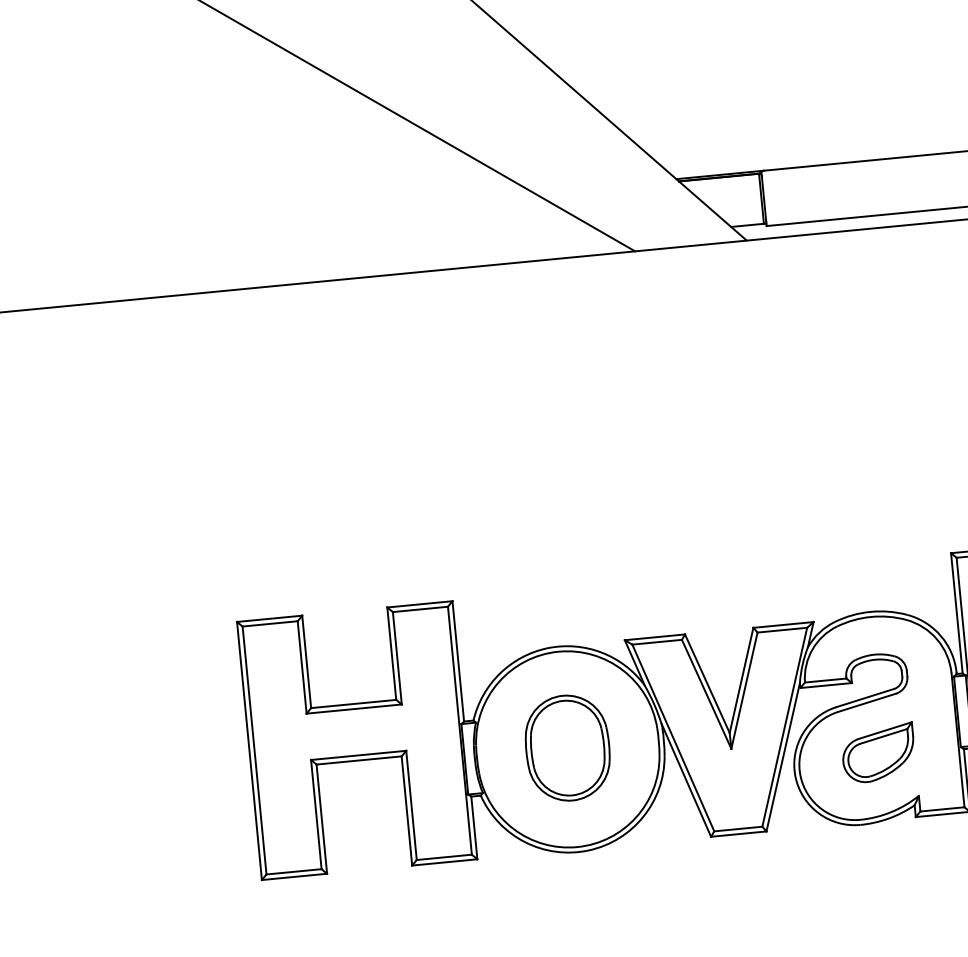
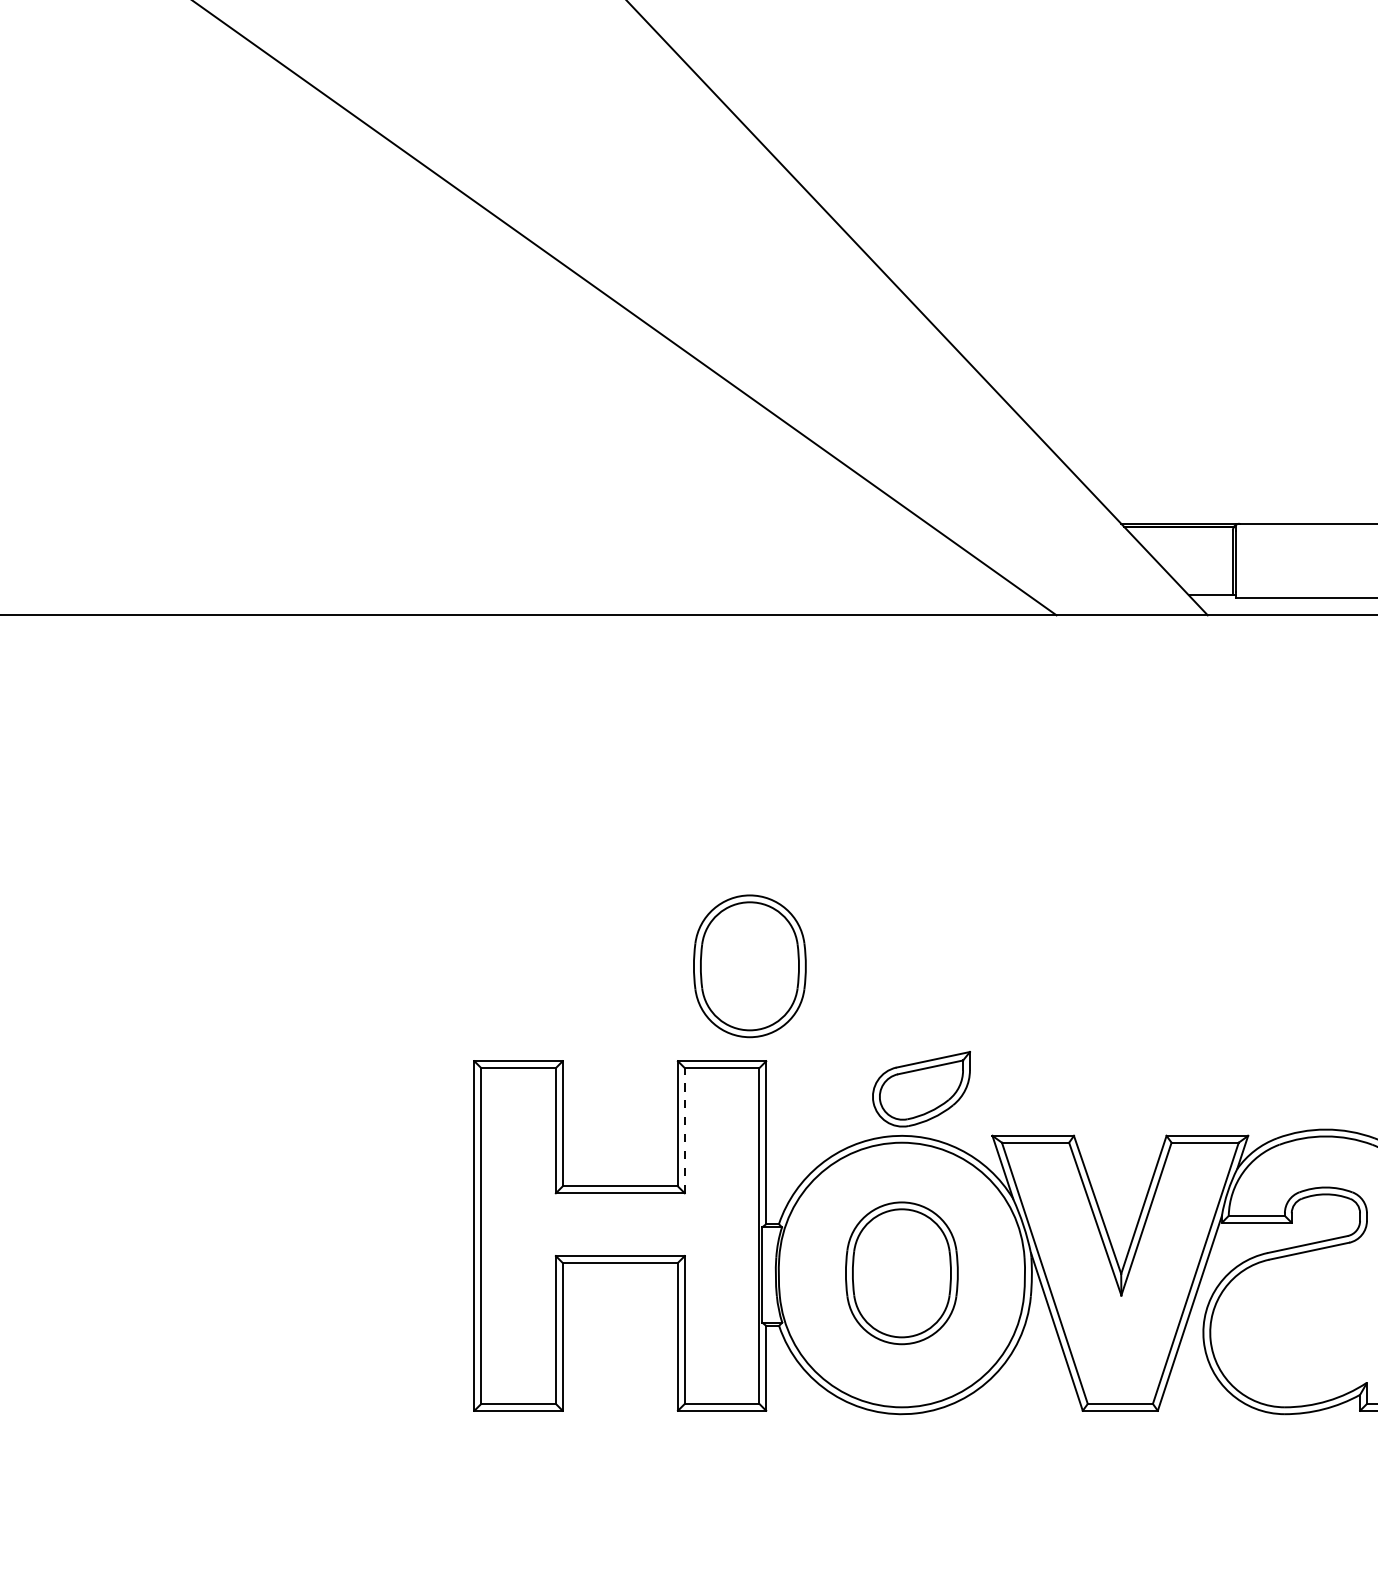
part: (433, 532) -> (749, 966), added
line: (397, 658) -> (684, 1130), solid -> dashed
part: (878, 753) -> (921, 1089), moved

